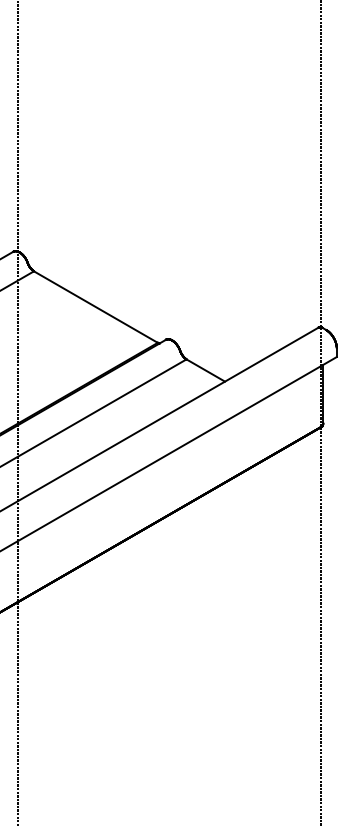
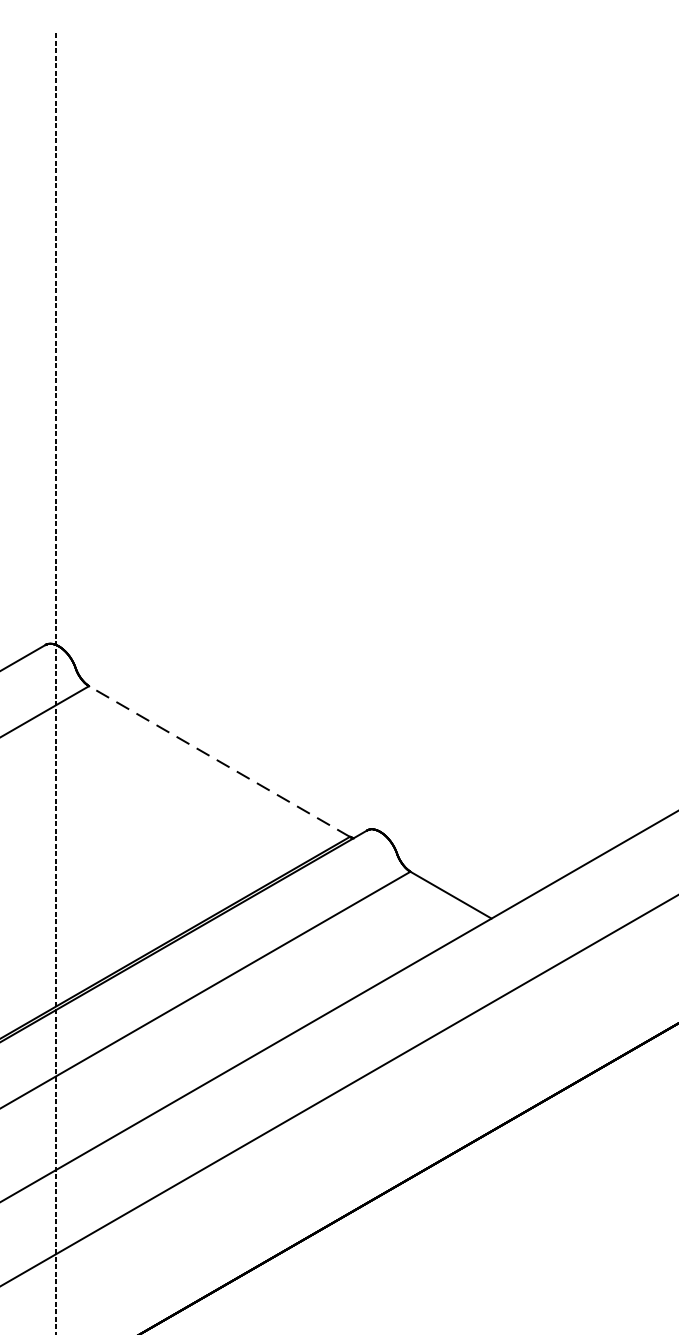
line: (95, 306) -> (218, 760), solid -> dashed

